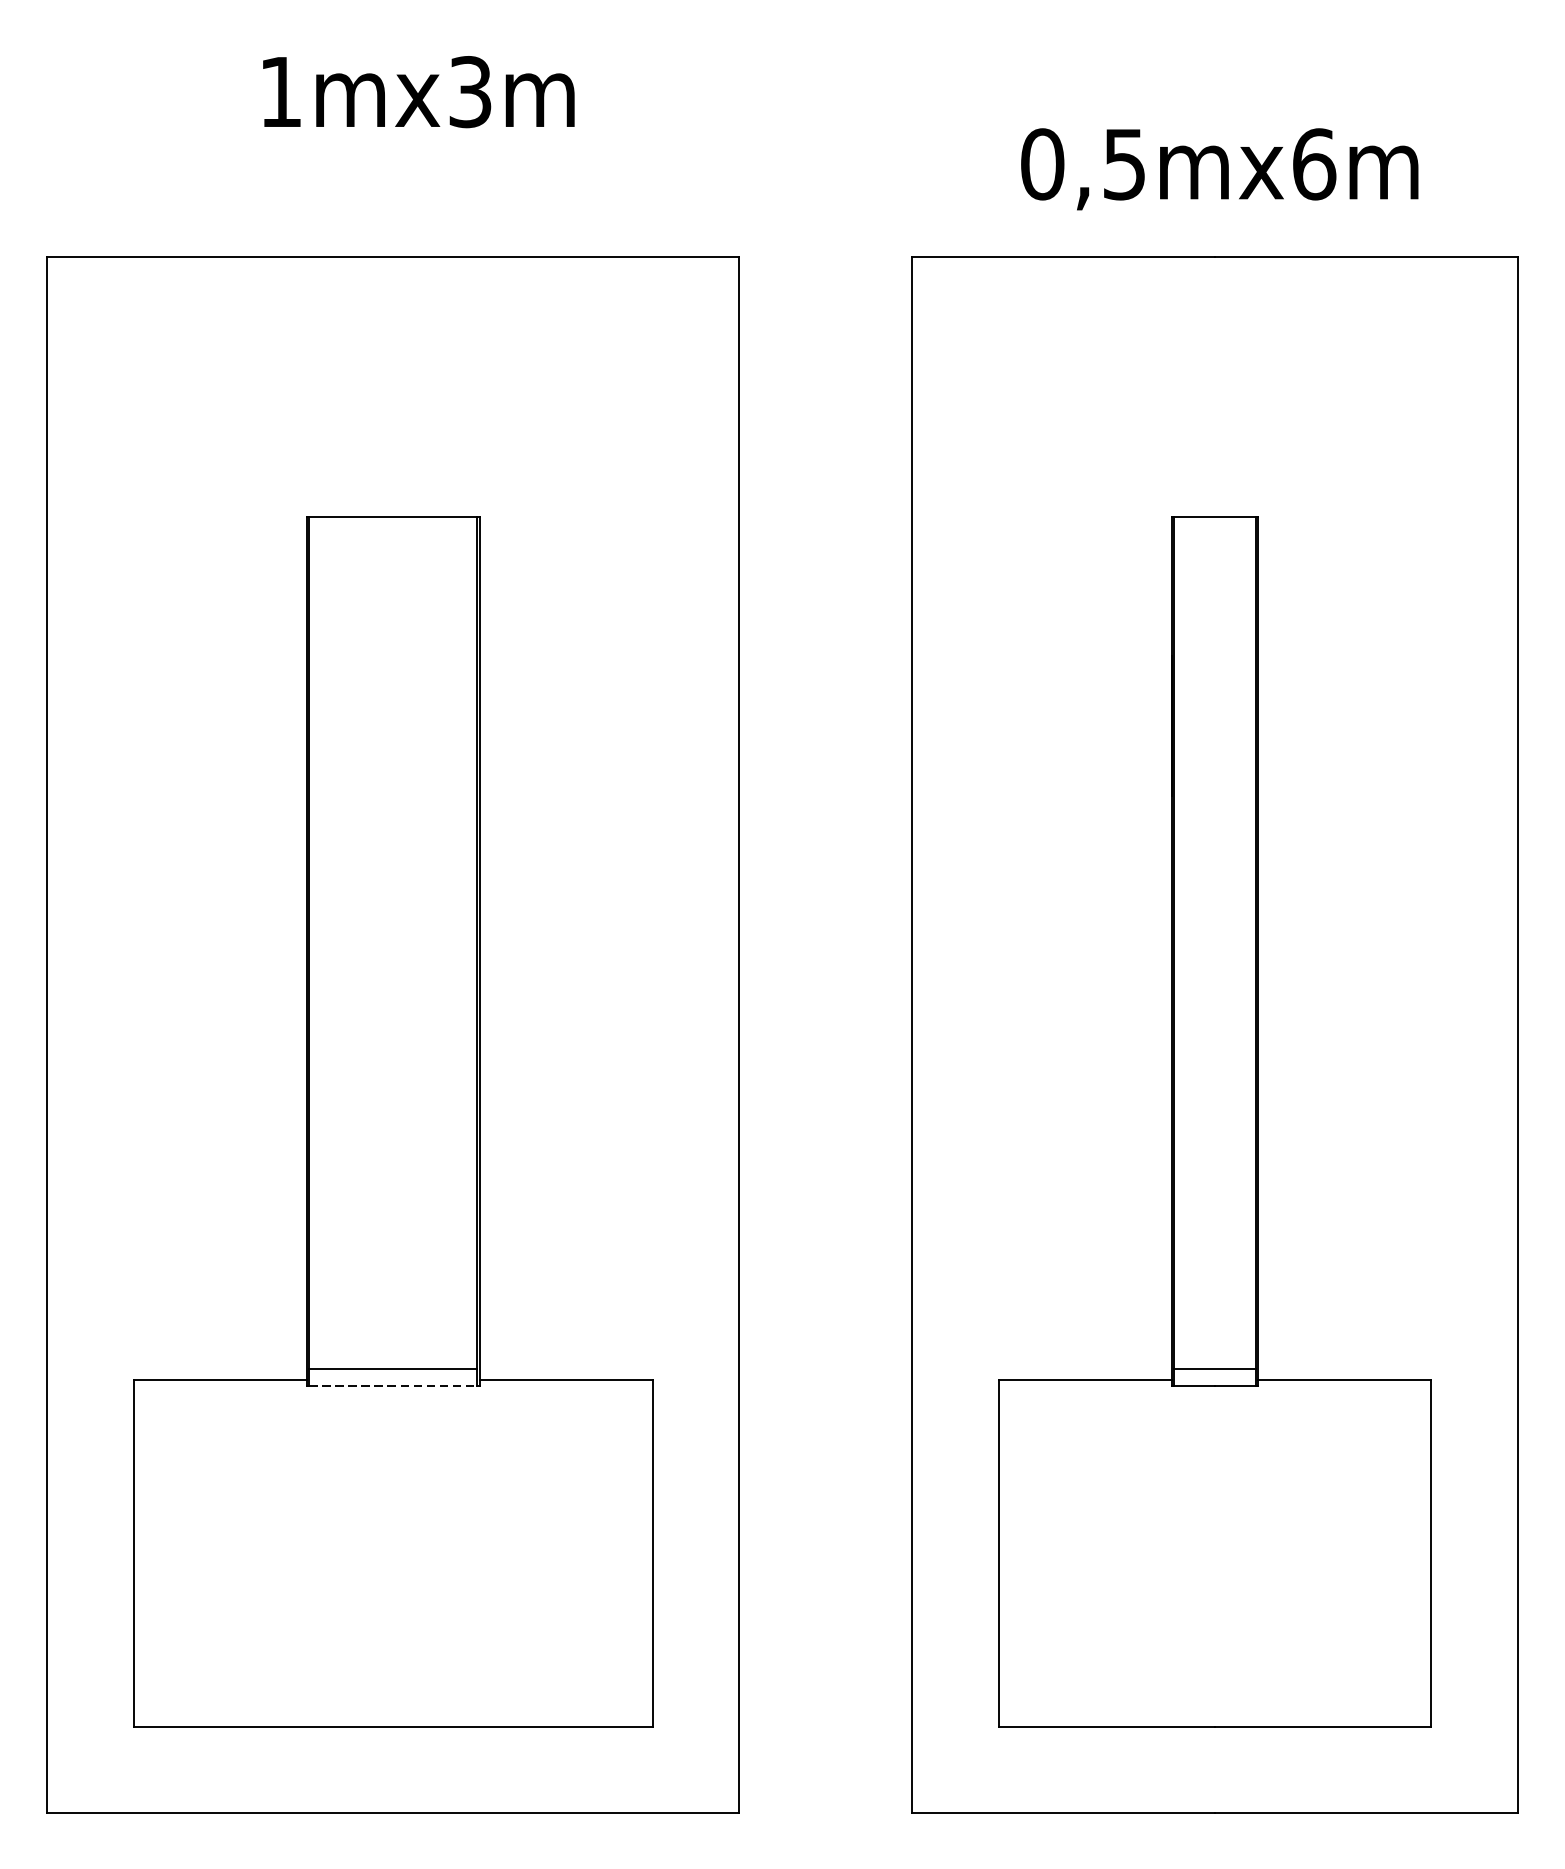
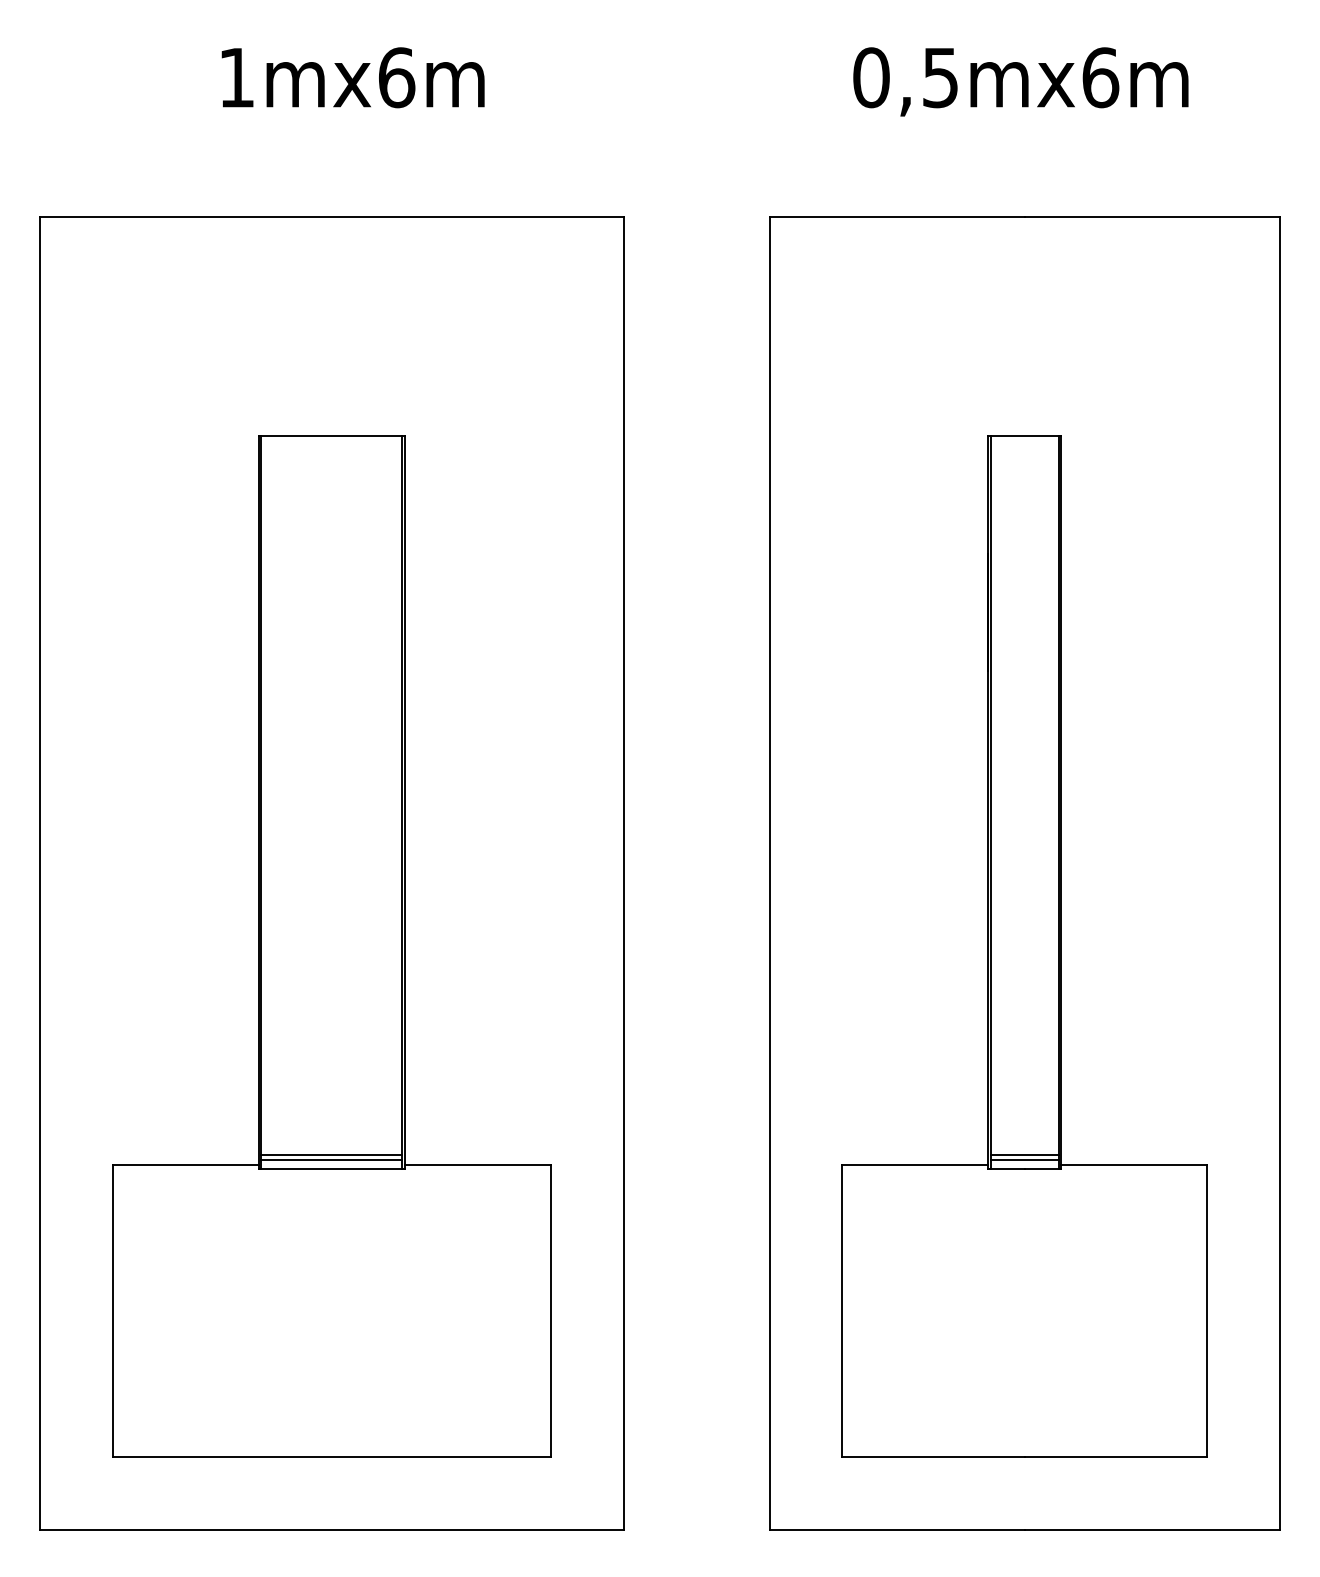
text: (471, 91) -> (397, 77), 1mx3m -> 1mx6m
text: (1219, 168) -> (1020, 81), moved
line: (393, 1375) -> (331, 1160), added
line: (1214, 1375) -> (1024, 1160), added
line: (393, 1386) -> (331, 1169), dashed -> solid

